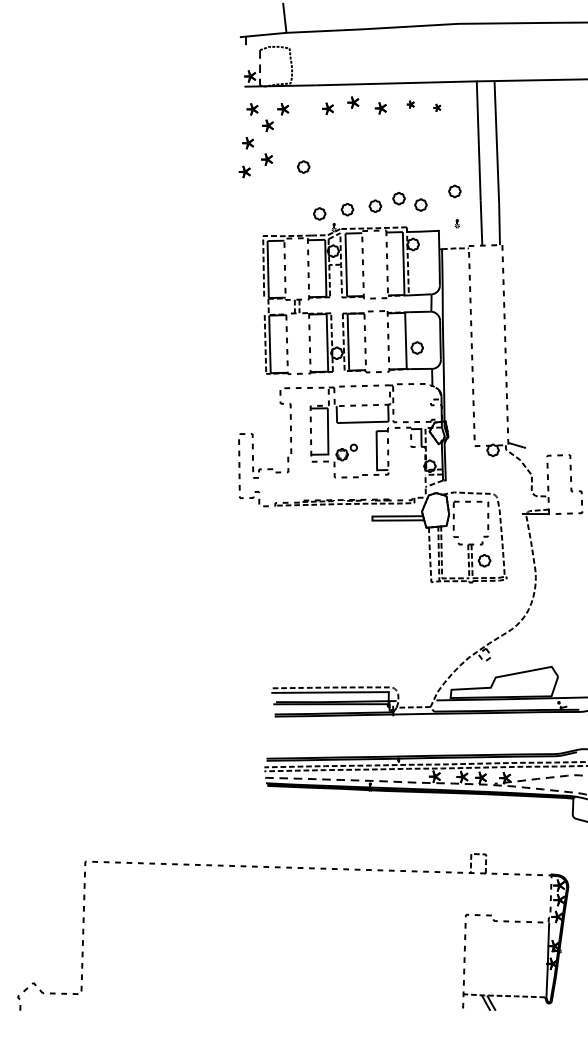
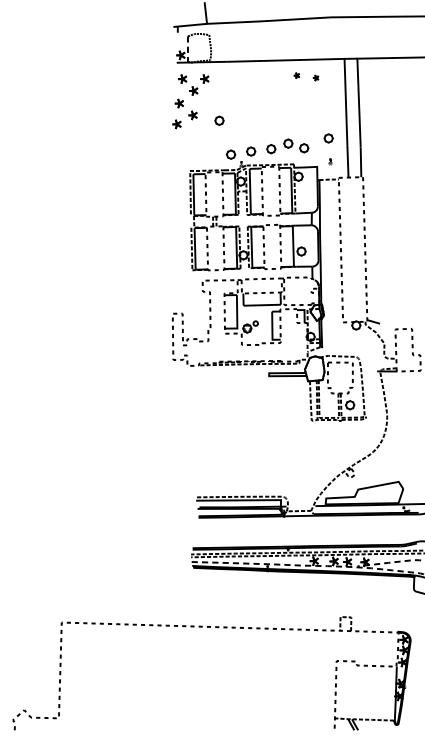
part: (353, 102) -> (255, 74), removed
part: (327, 108) -> (236, 78), removed
part: (380, 108) -> (274, 78), removed

